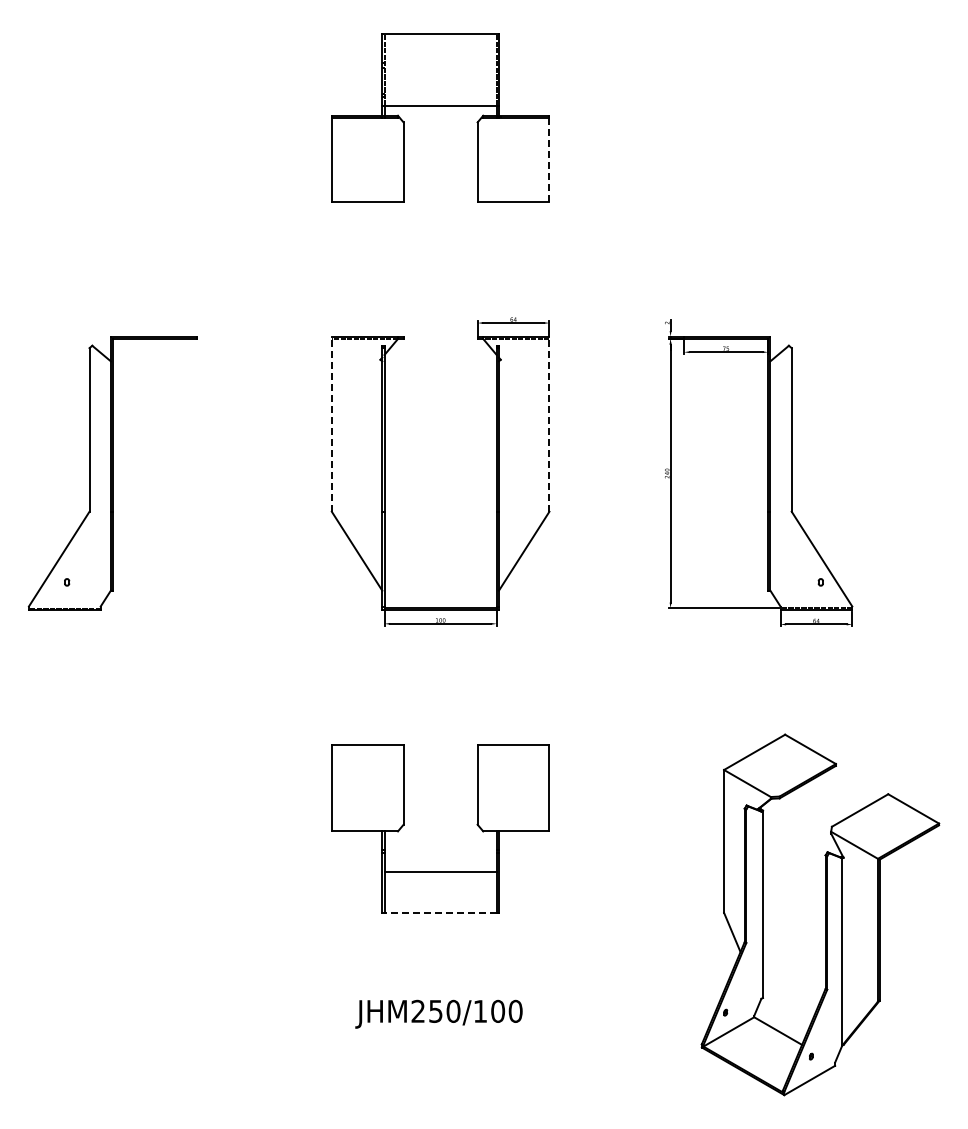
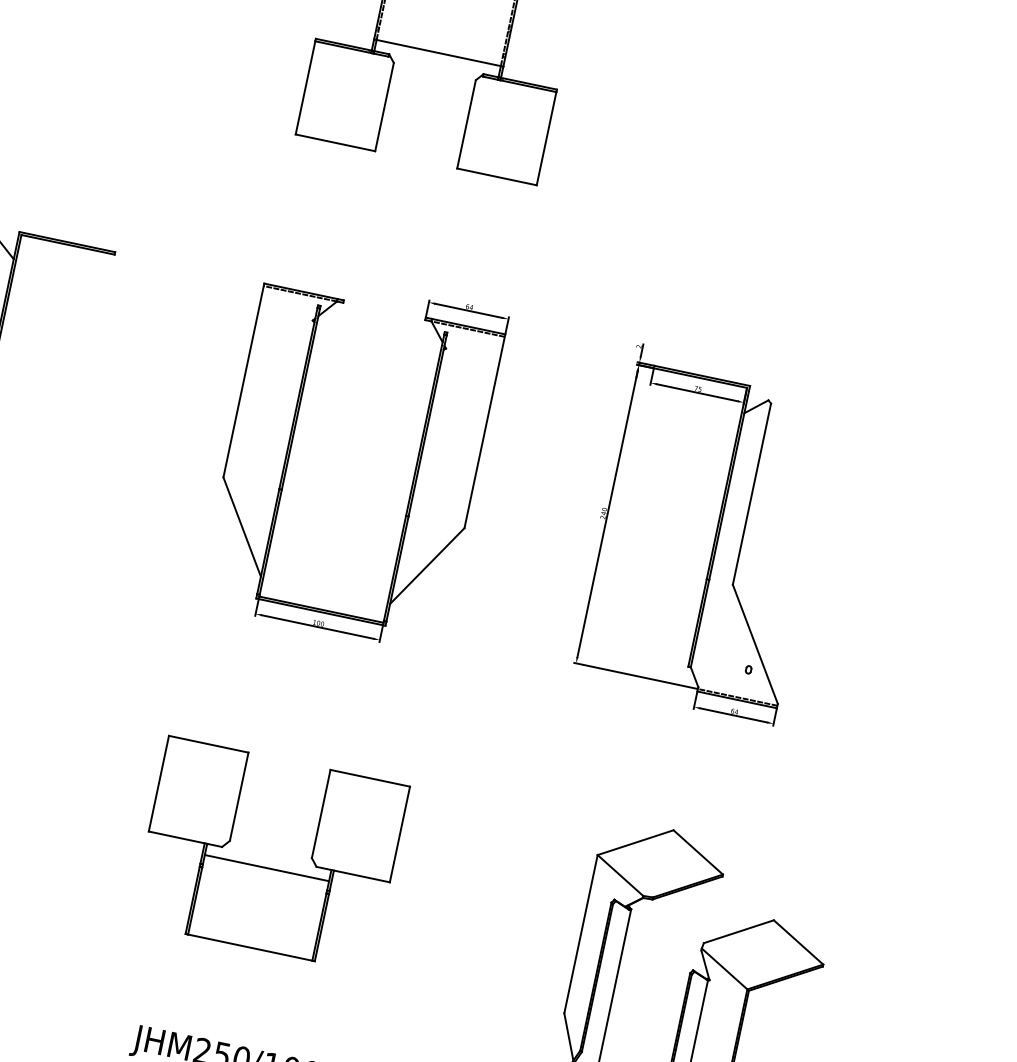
line: (549, 159) -> (546, 138), dashed -> solid
line: (331, 423) -> (243, 379), dashed -> solid
line: (549, 423) -> (485, 430), dashed -> solid
line: (440, 871) -> (266, 868), moved
line: (440, 913) -> (250, 947), dashed -> solid

